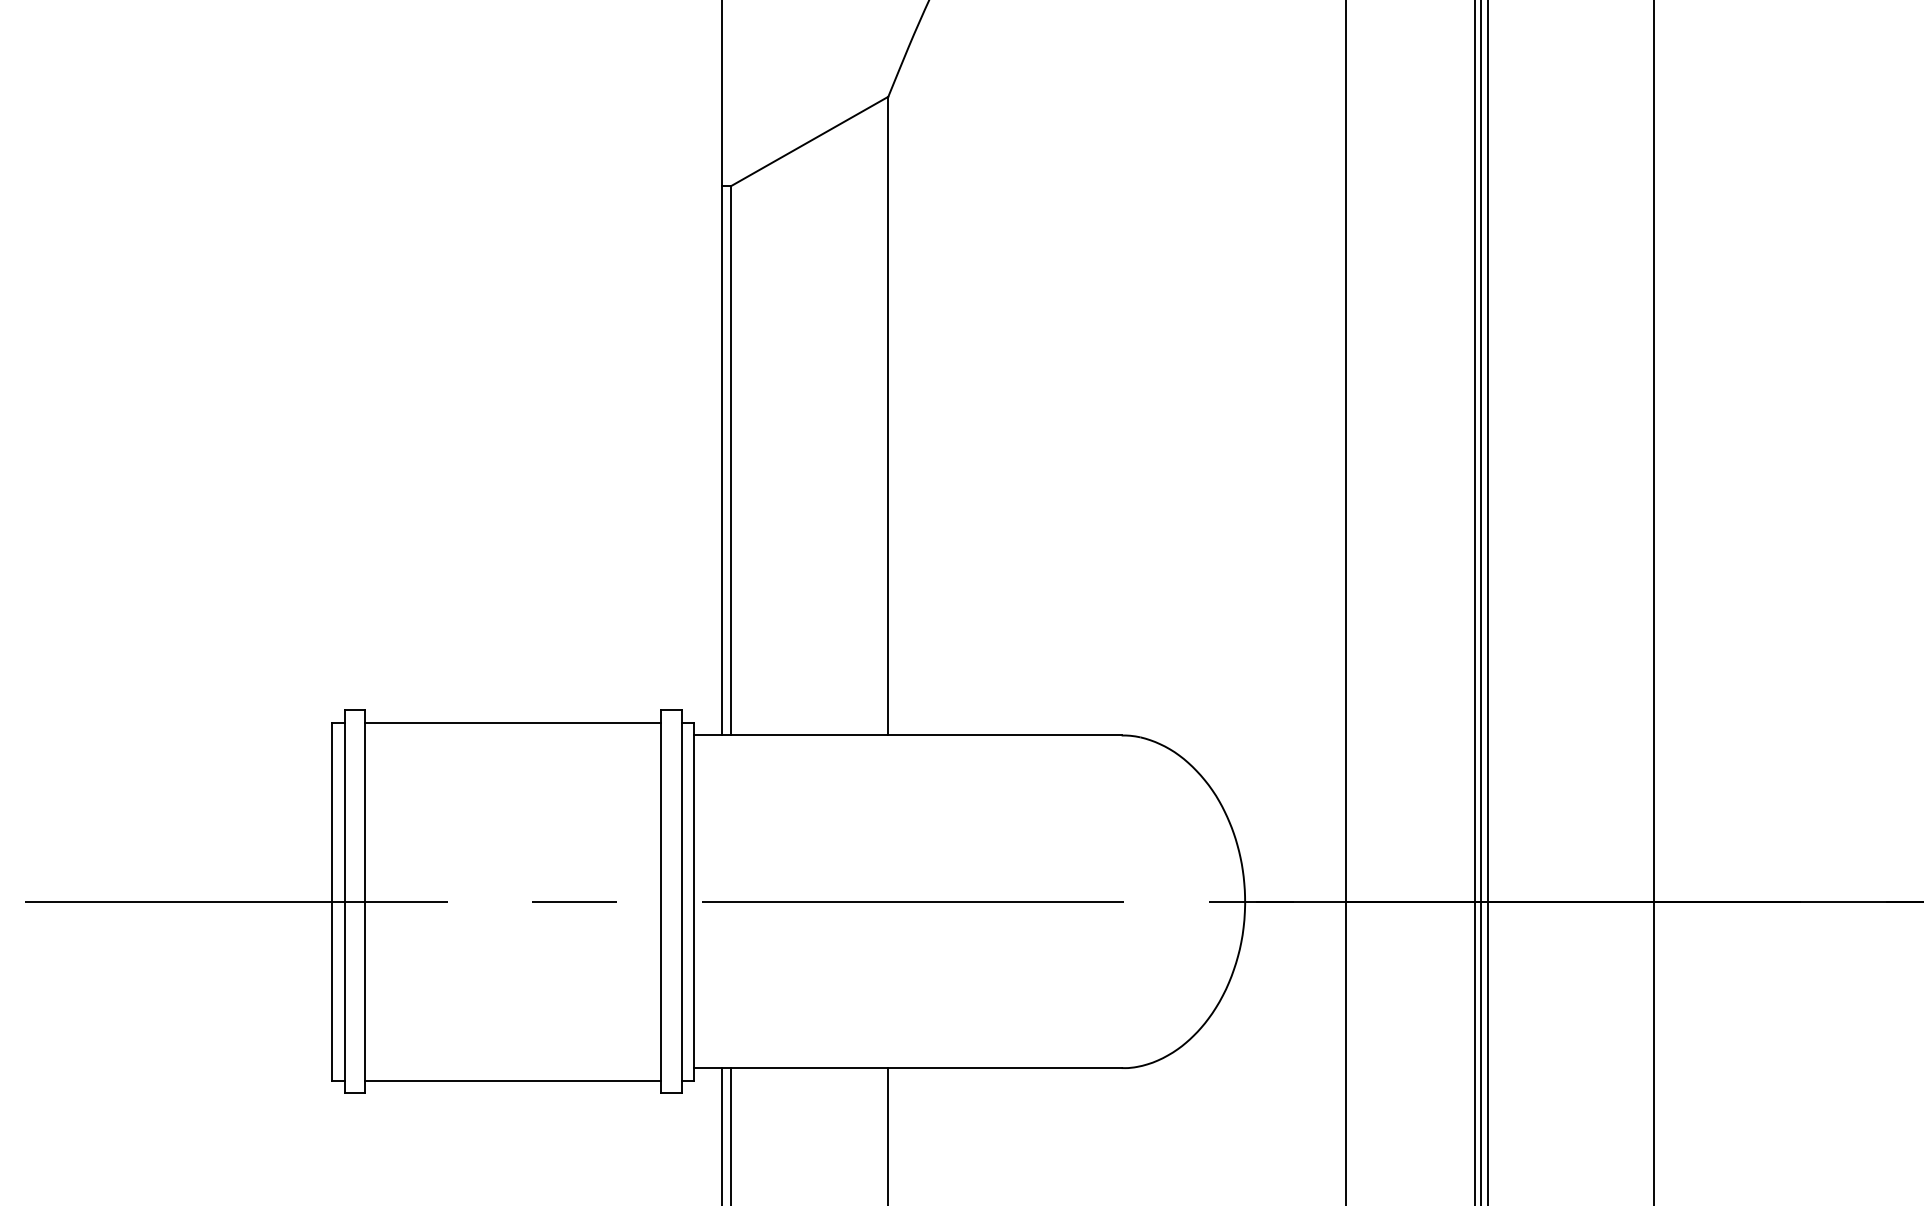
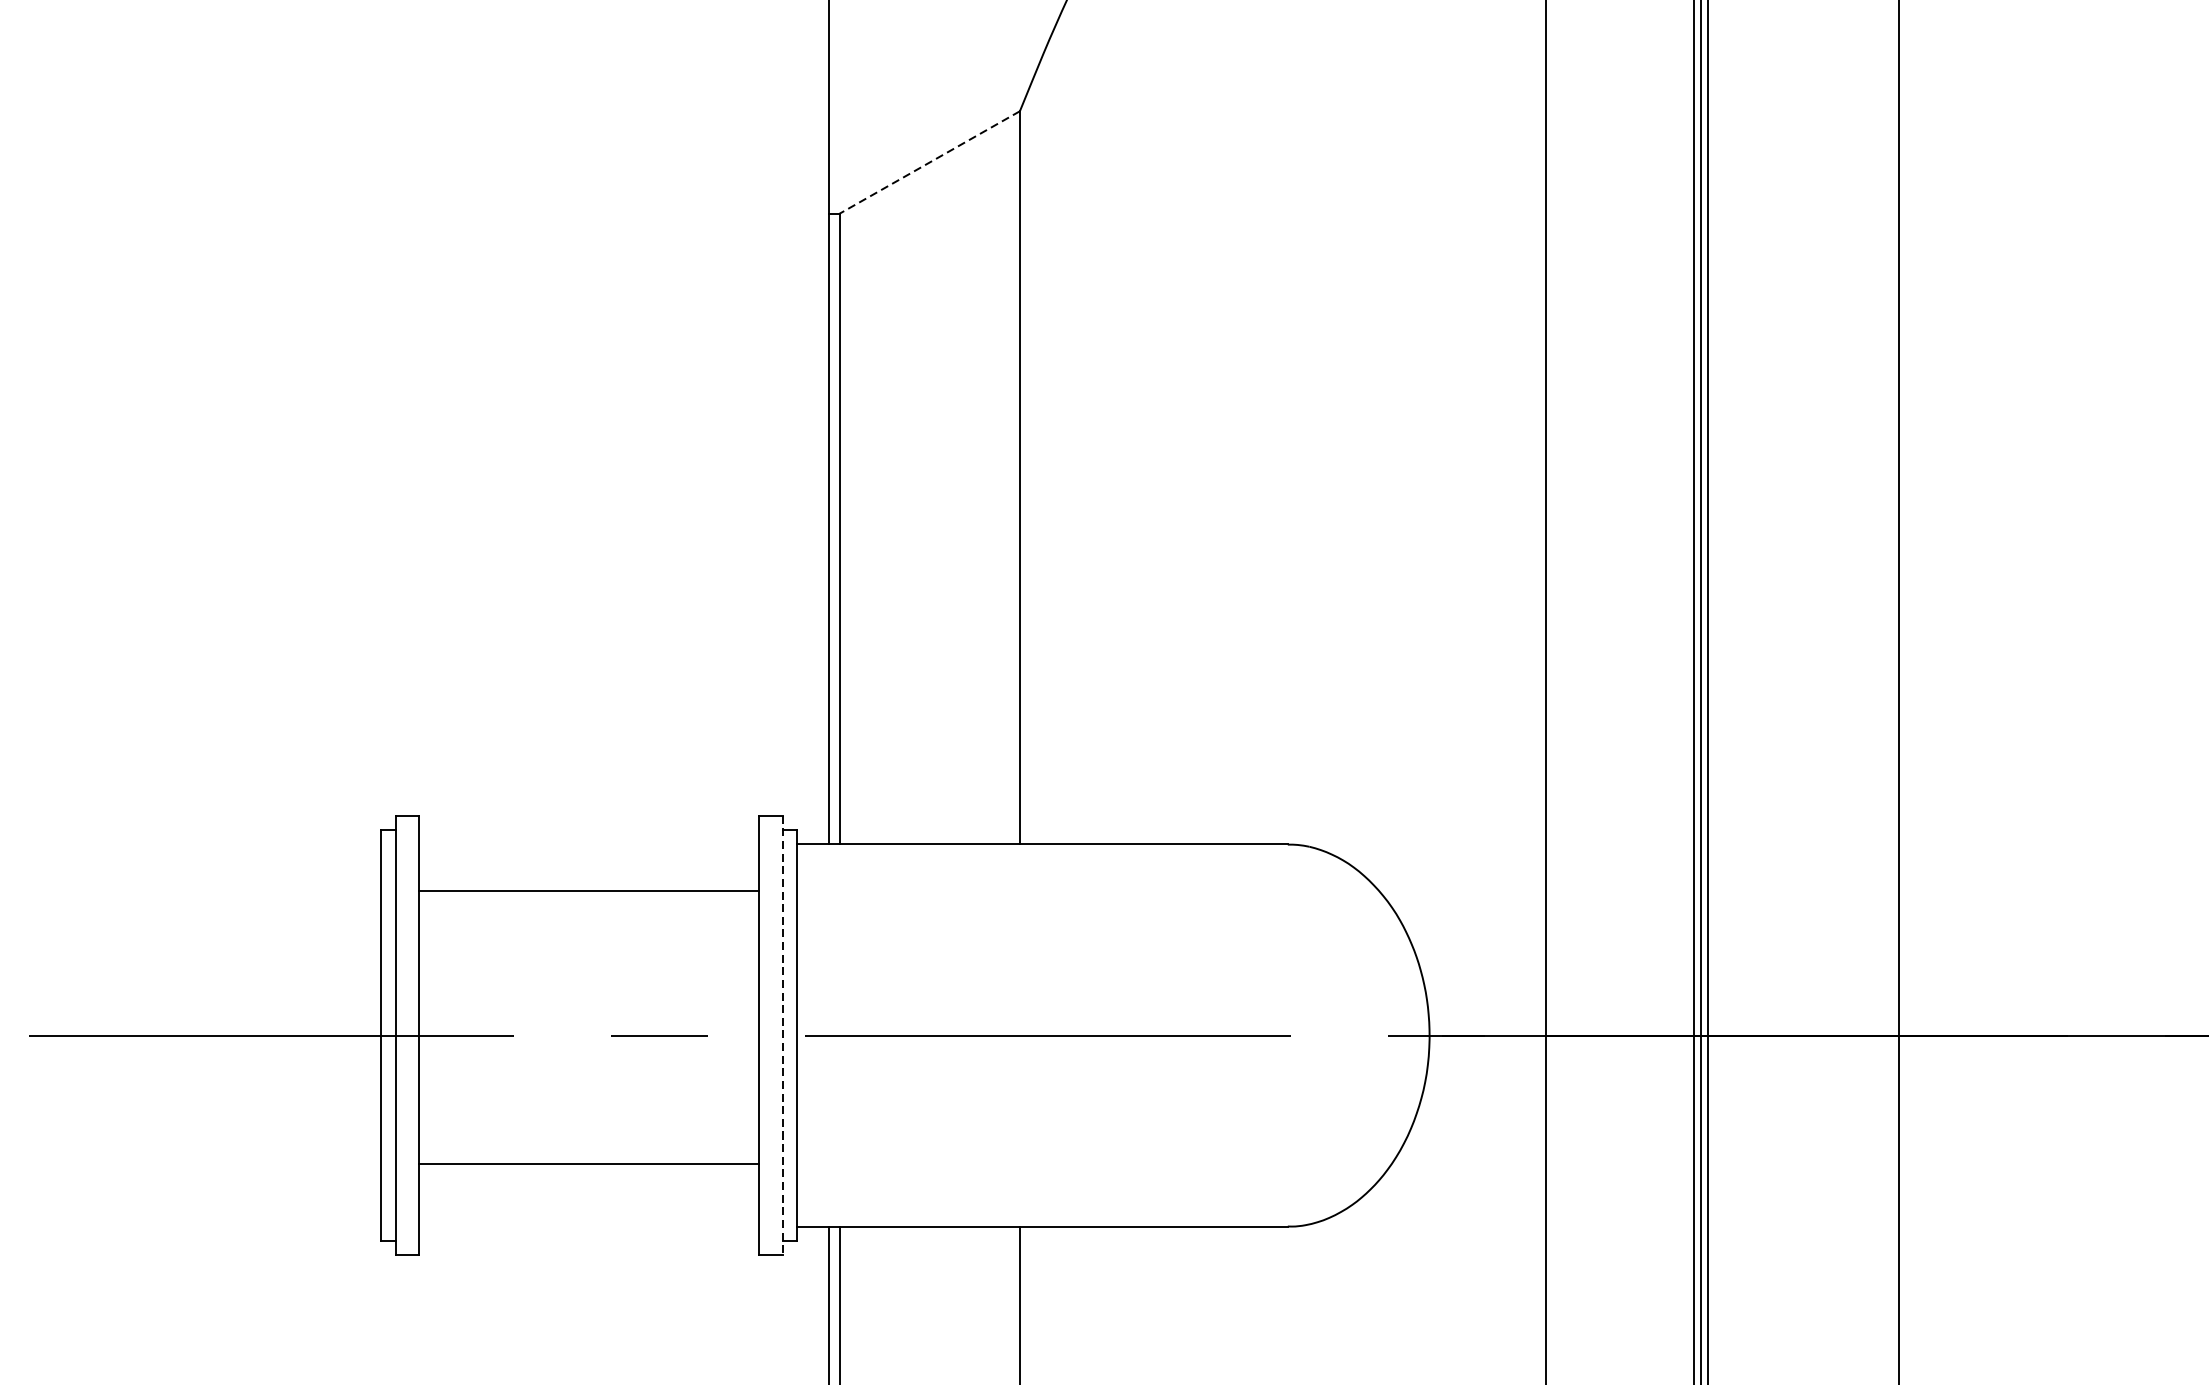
line: (809, 141) -> (929, 162), solid -> dashed
line: (512, 722) -> (588, 890), moved
line: (681, 902) -> (782, 1036), solid -> dashed
line: (512, 1080) -> (588, 1163), moved

